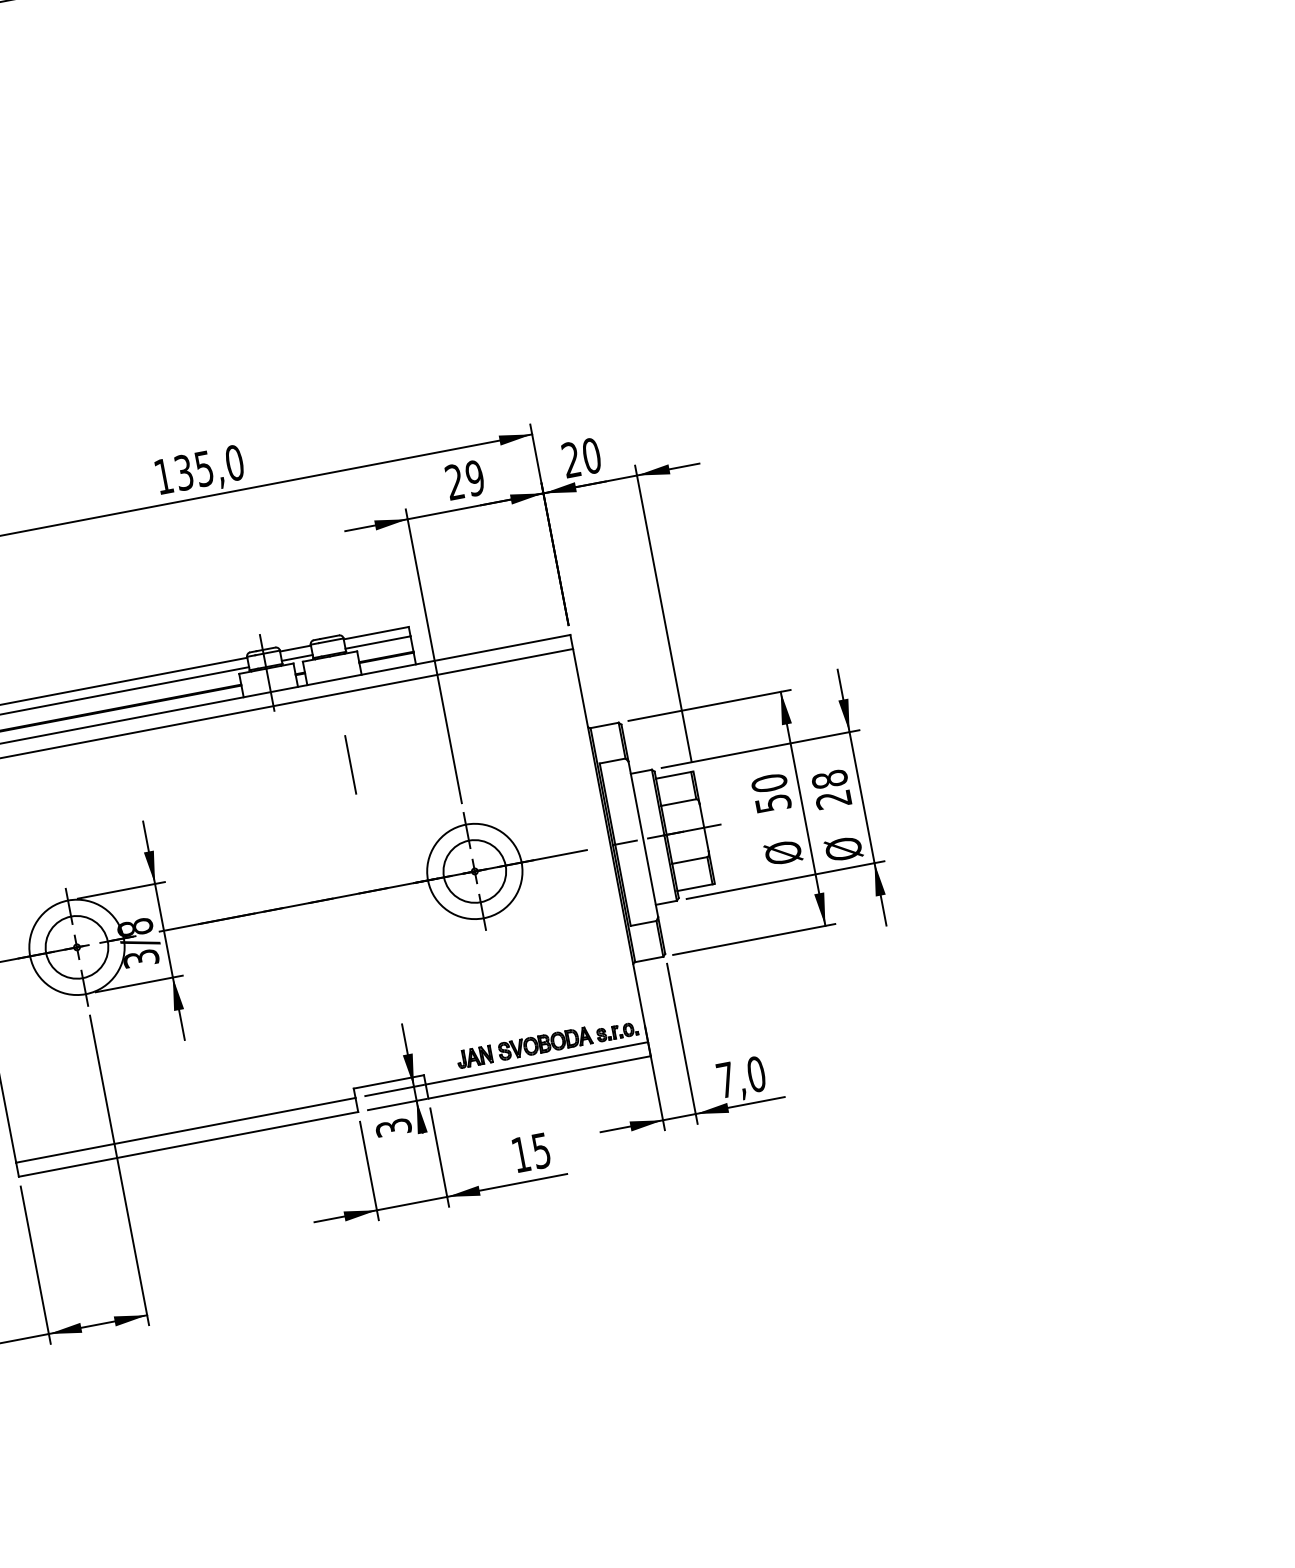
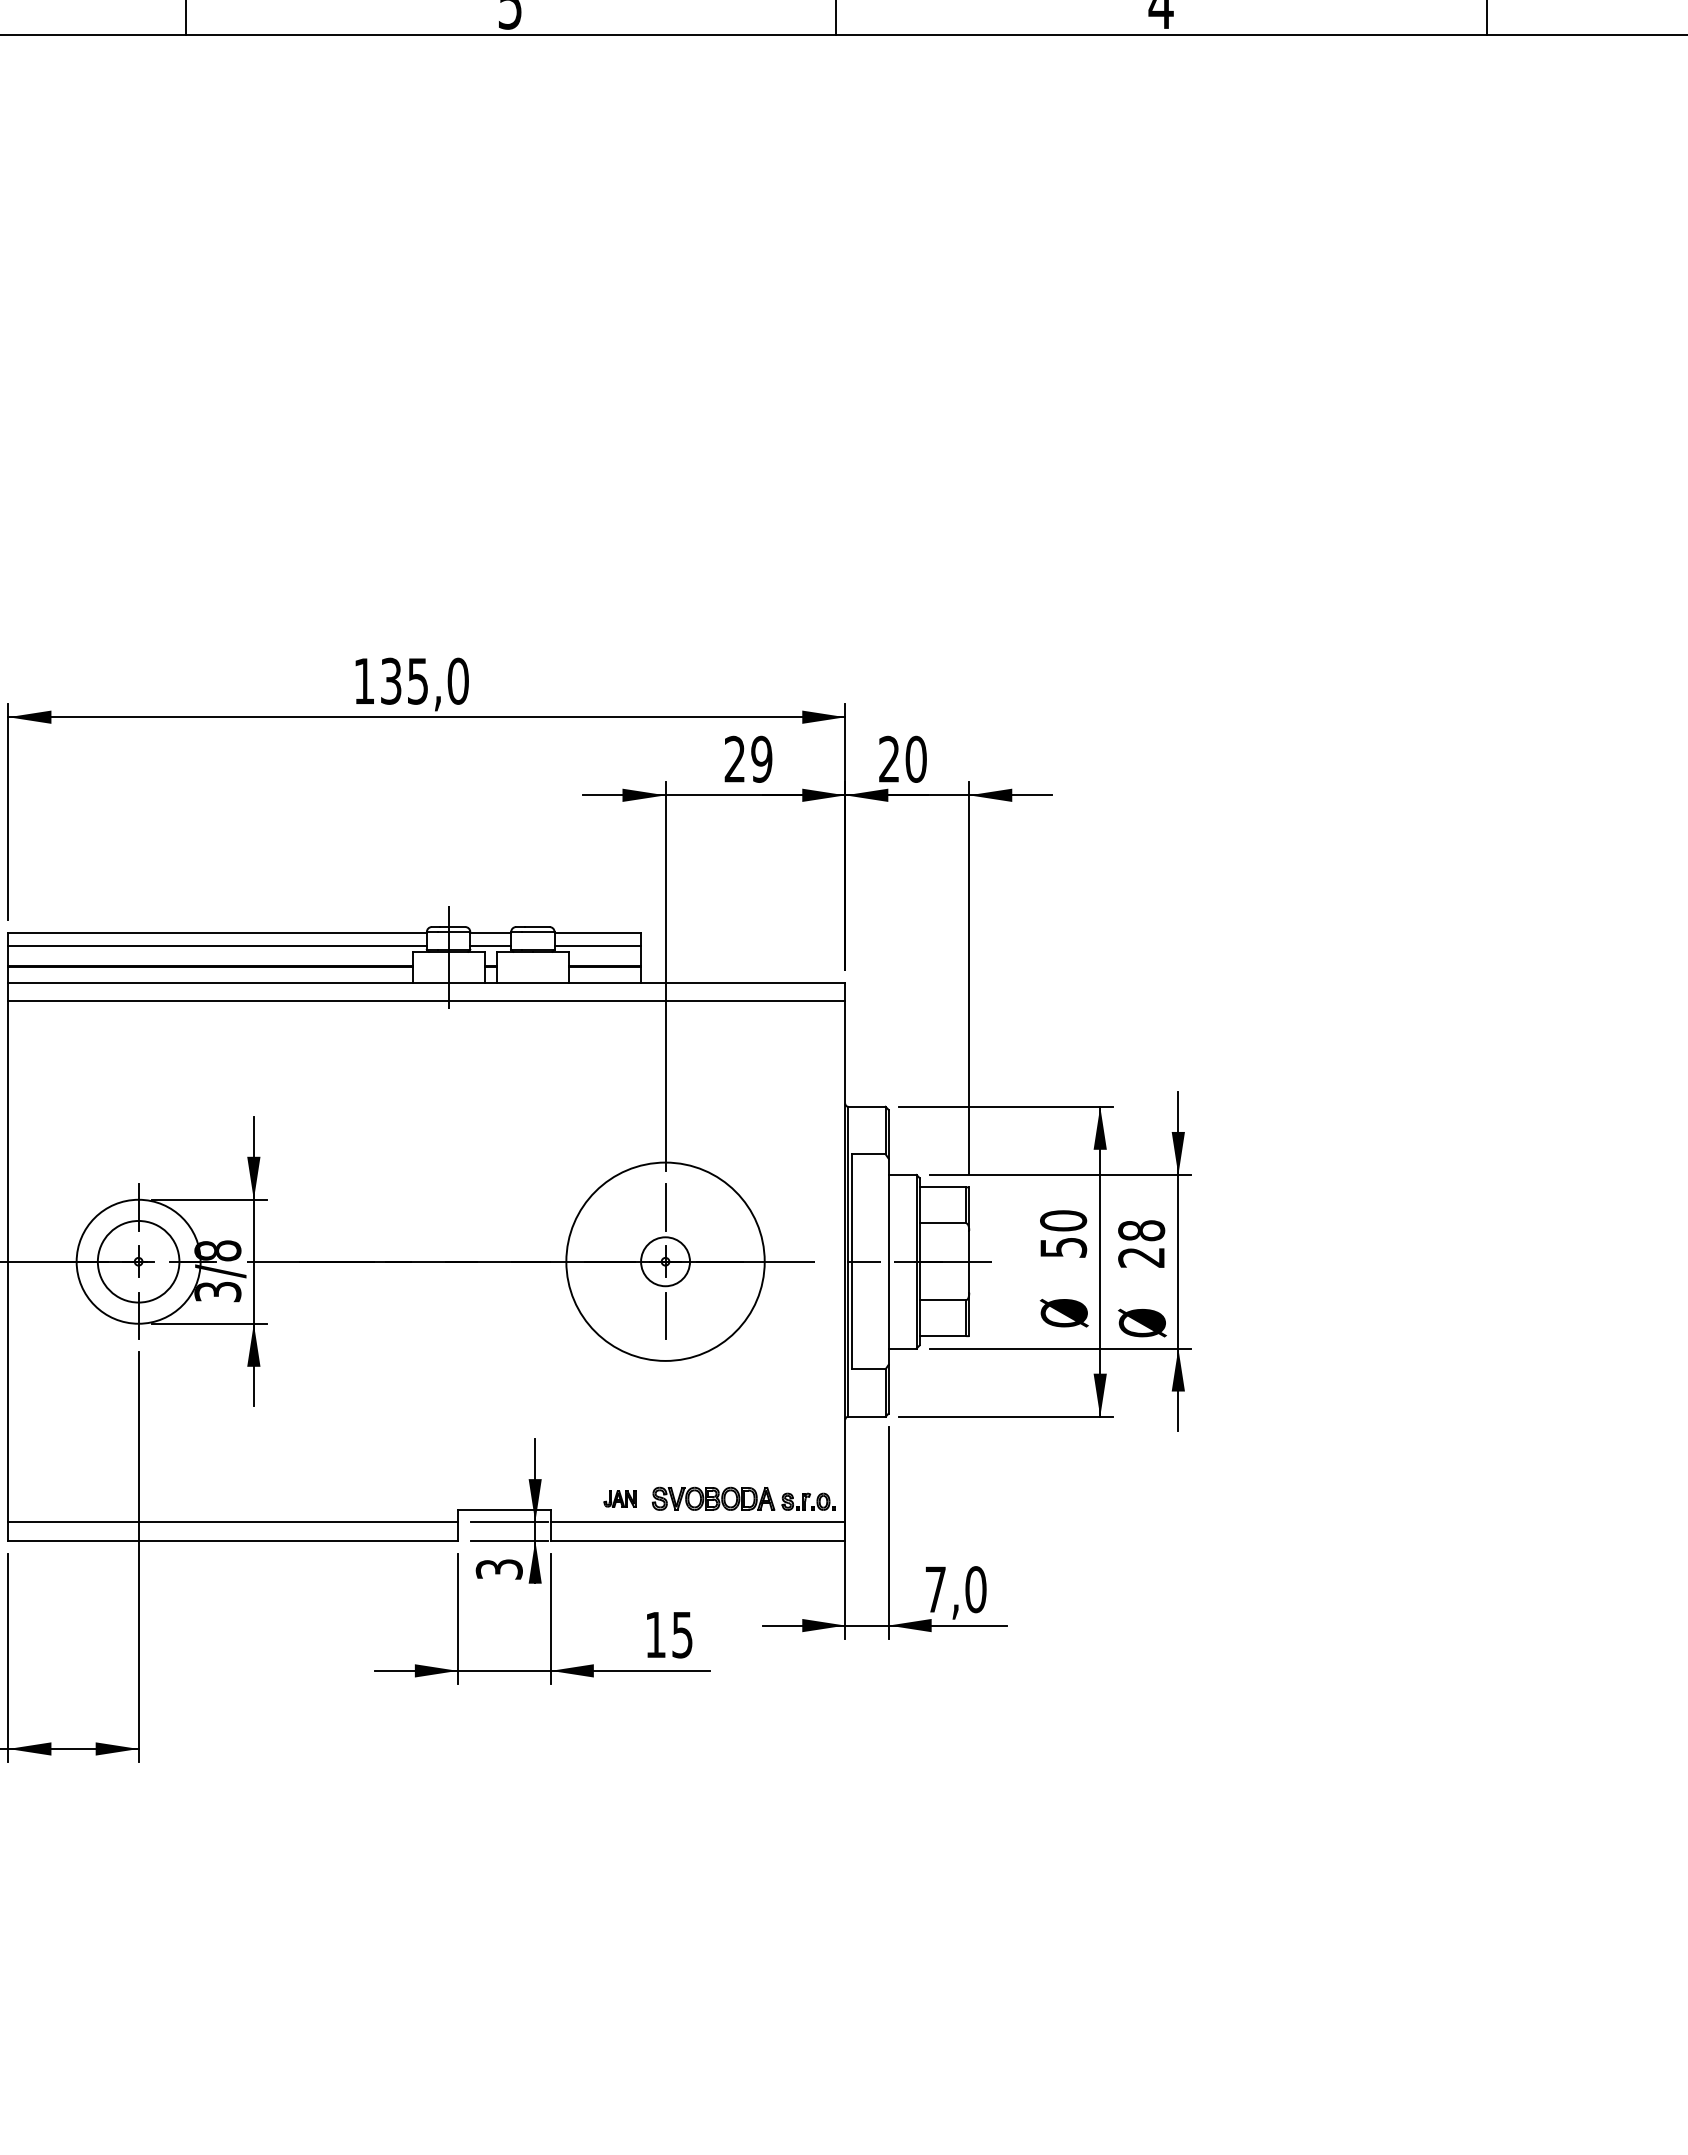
line: (350, 764) -> (532, 1094), removed
circle: (474, 871) -> (665, 1261), size x0.6
circle: (474, 871) -> (665, 1261), size x1.6
part: (474, 1056) -> (619, 1498), size x0.7

